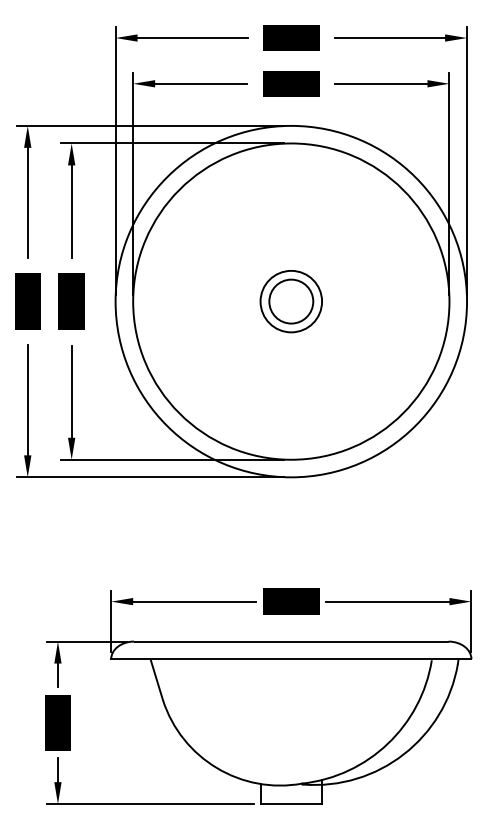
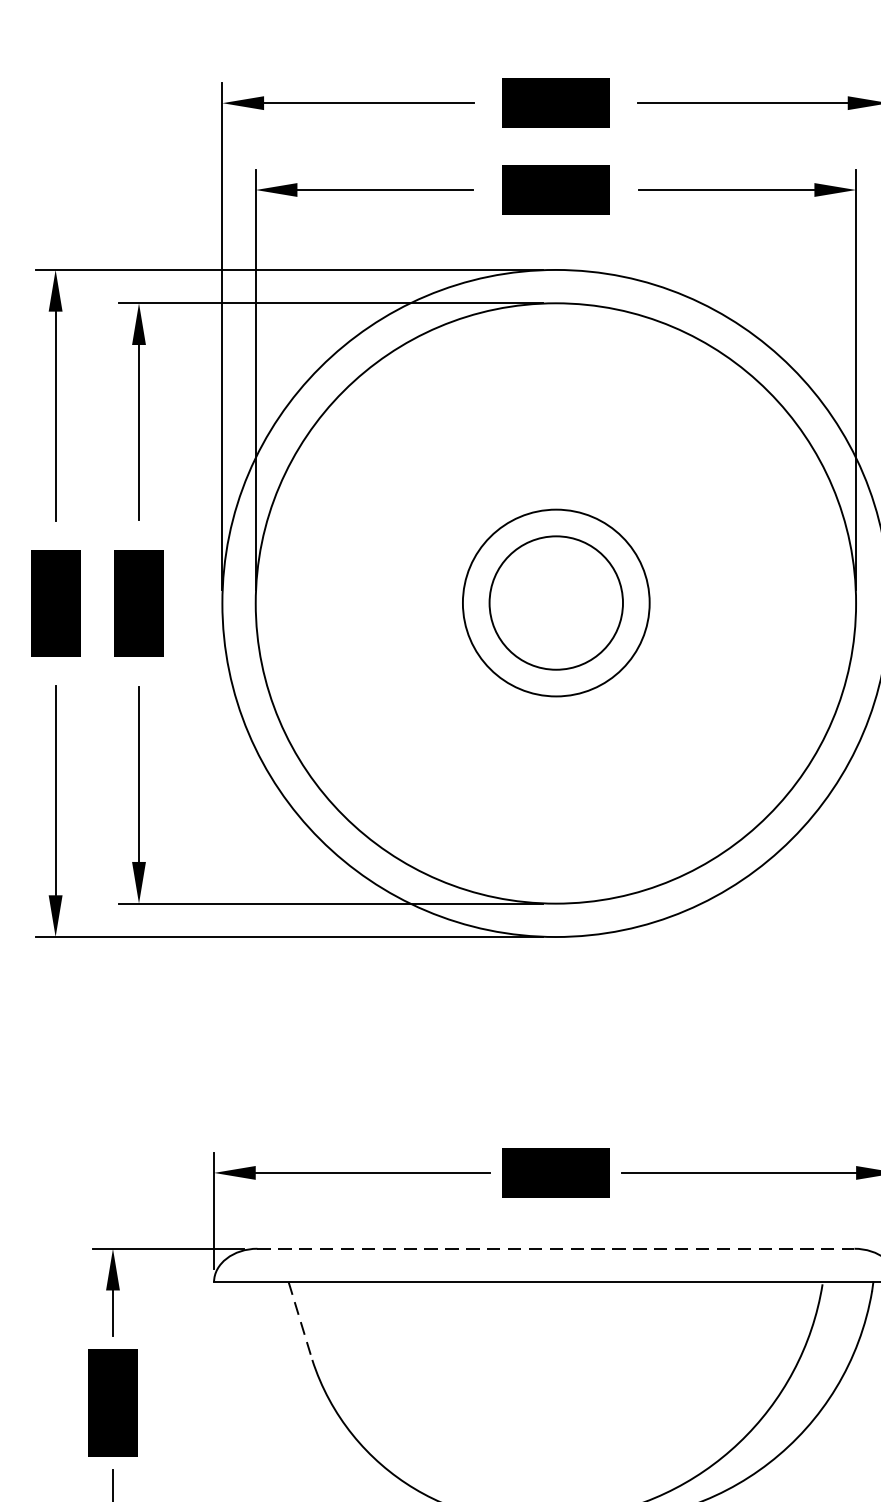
part: (290, 301) -> (554, 603), size x1.6
line: (291, 641) -> (556, 1248), solid -> dashed
line: (156, 680) -> (300, 1322), solid -> dashed

